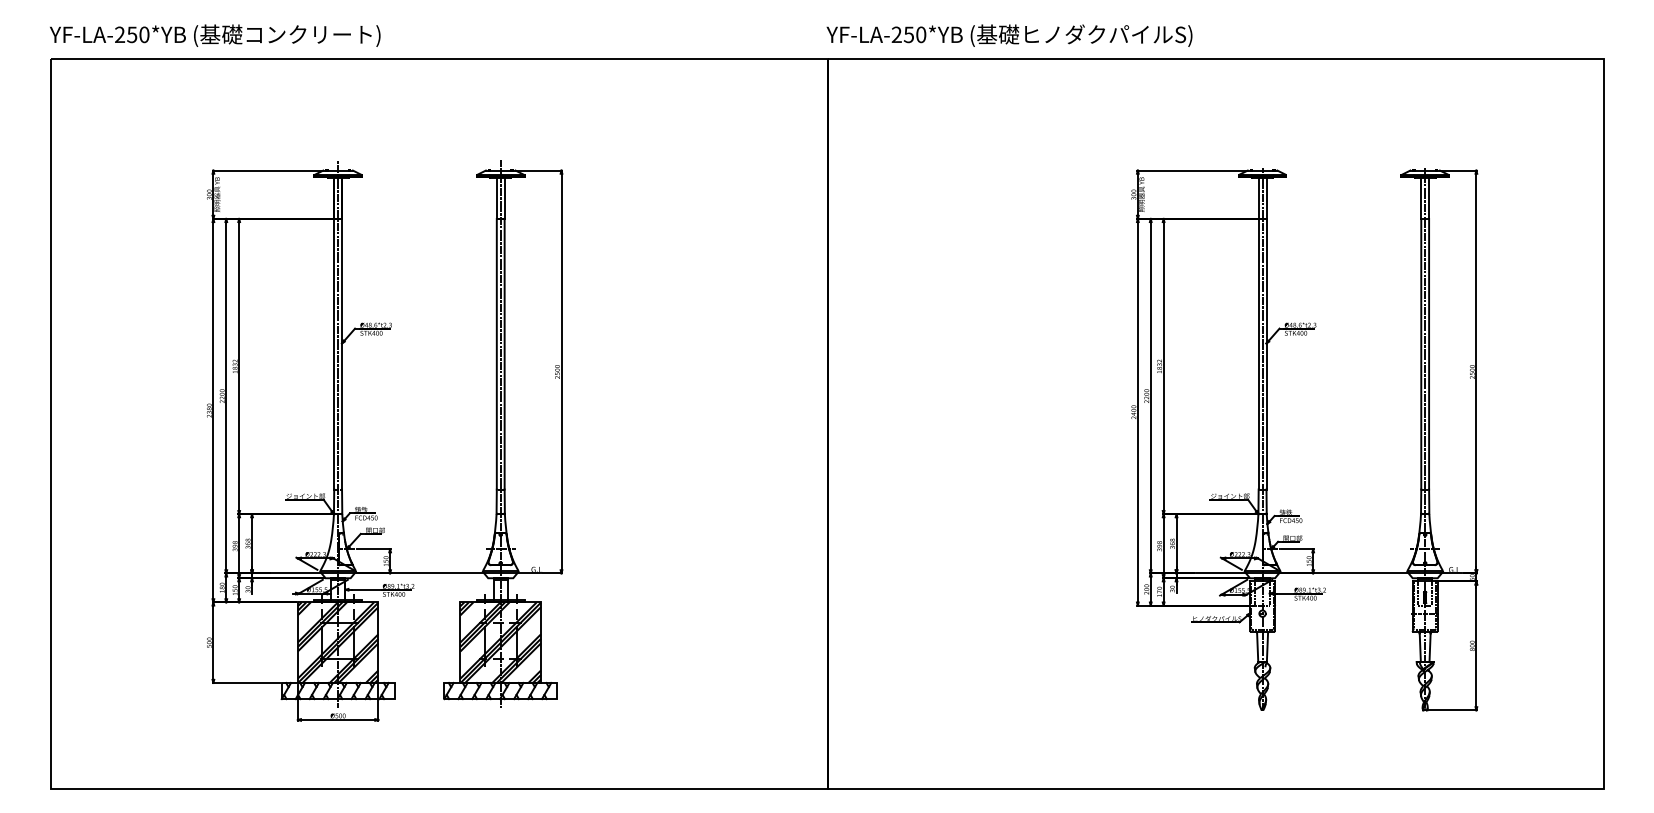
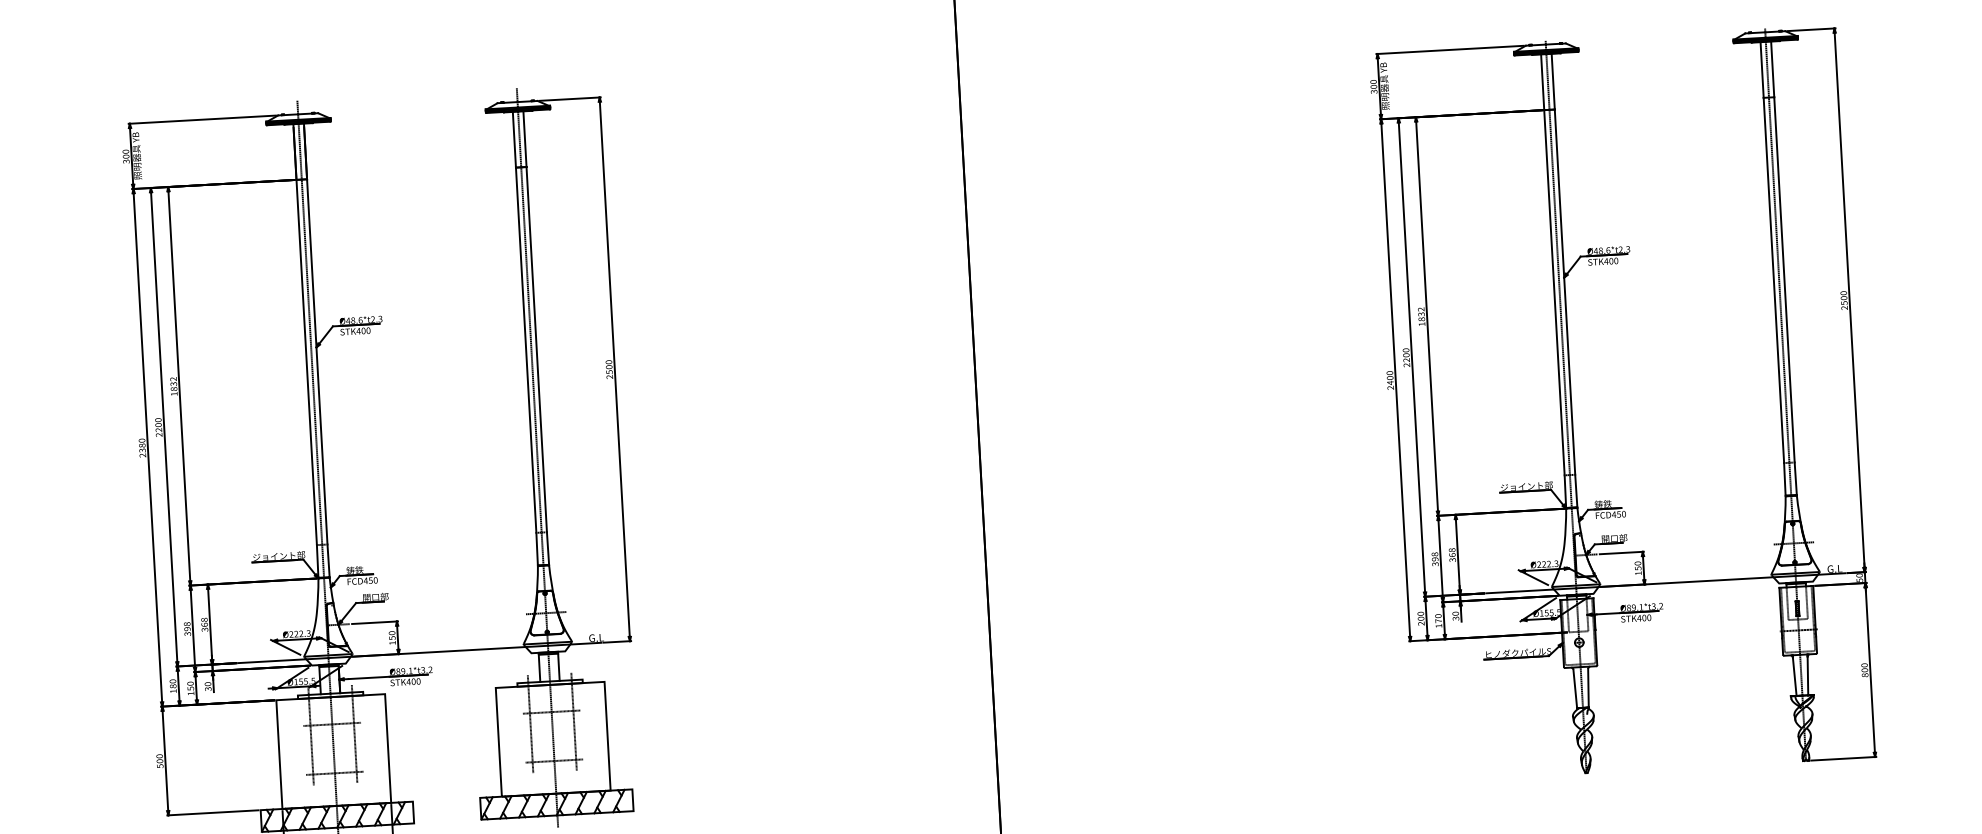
hatch: (337, 642) -> (332, 751), removed
hatch: (500, 642) -> (552, 739), removed

